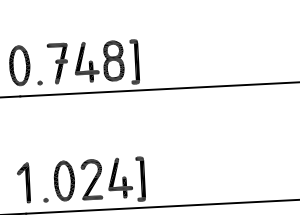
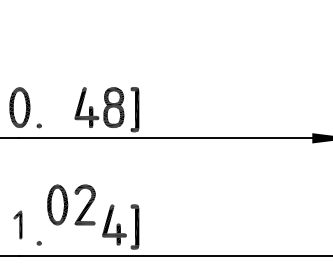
part: (58, 63) -> (58, 107), removed
part: (78, 179) -> (71, 204), moved
part: (23, 182) -> (17, 224), size x0.7

